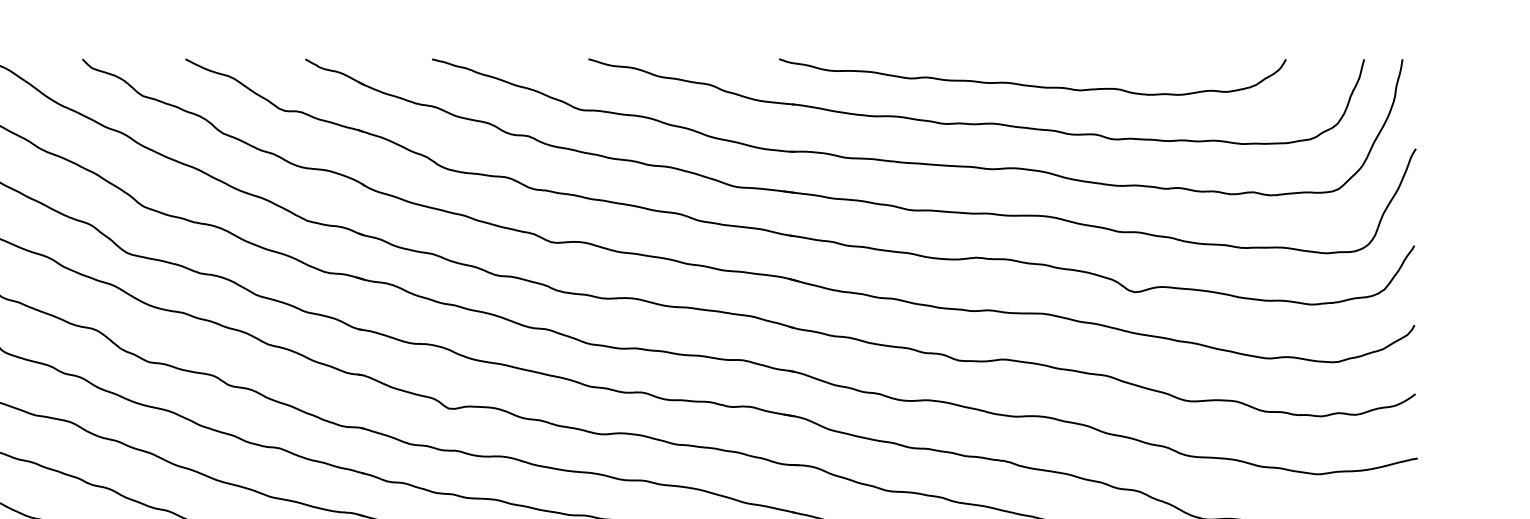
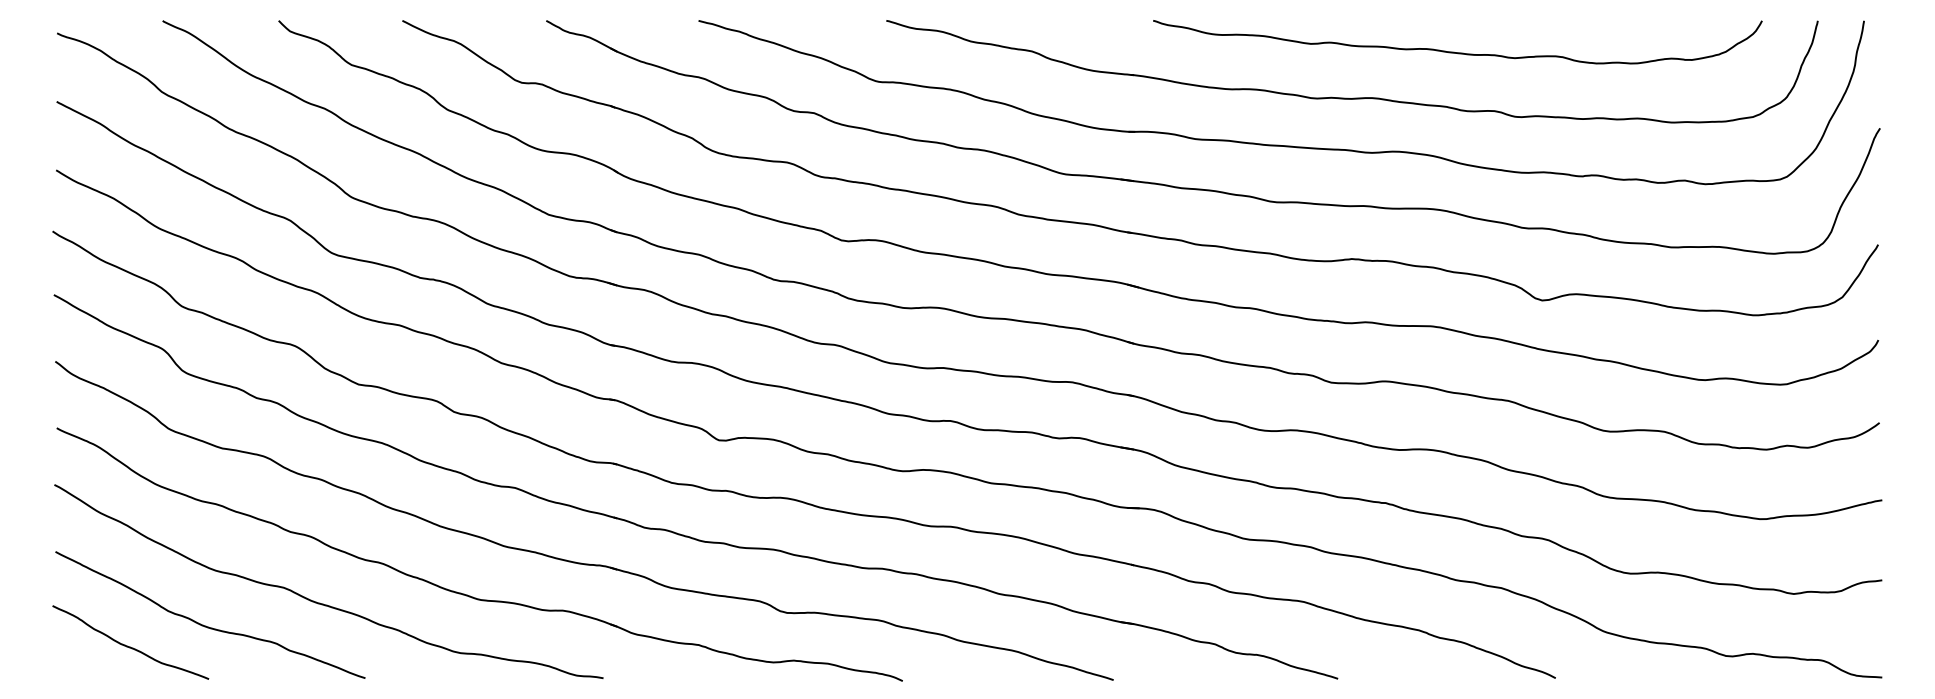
curve: (1029, 84) -> (1454, 51), moved

